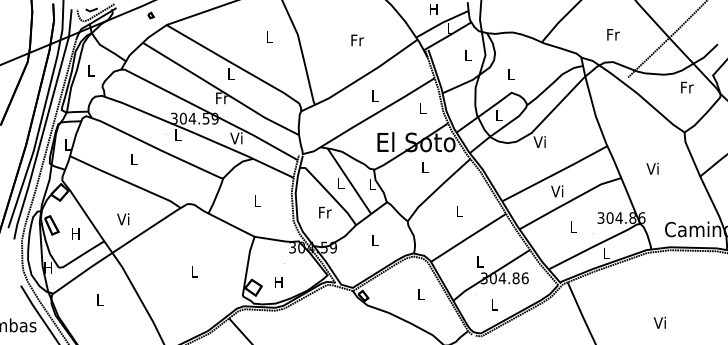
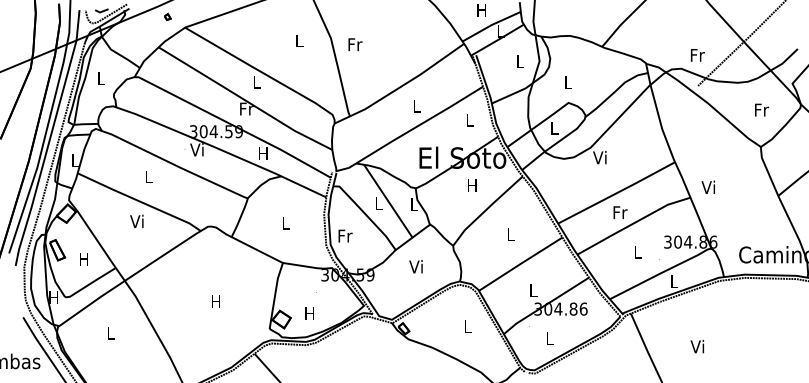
text: (613, 34) -> (697, 55), moved
text: (357, 40) -> (355, 44), moved
text: (687, 87) -> (762, 109), moved
text: (176, 134) -> (196, 149), L -> Vi
text: (236, 138) -> (262, 153), Vi -> H
text: (425, 167) -> (472, 185), L -> H
text: (651, 168) -> (707, 186), moved
text: (557, 191) -> (619, 212), Vi -> Fr
text: (325, 212) -> (345, 235), moved
text: (122, 219) -> (136, 221), moved
text: (373, 239) -> (415, 266), L -> Vi
text: (193, 271) -> (215, 301), L -> H
text: (659, 322) -> (696, 346), moved

